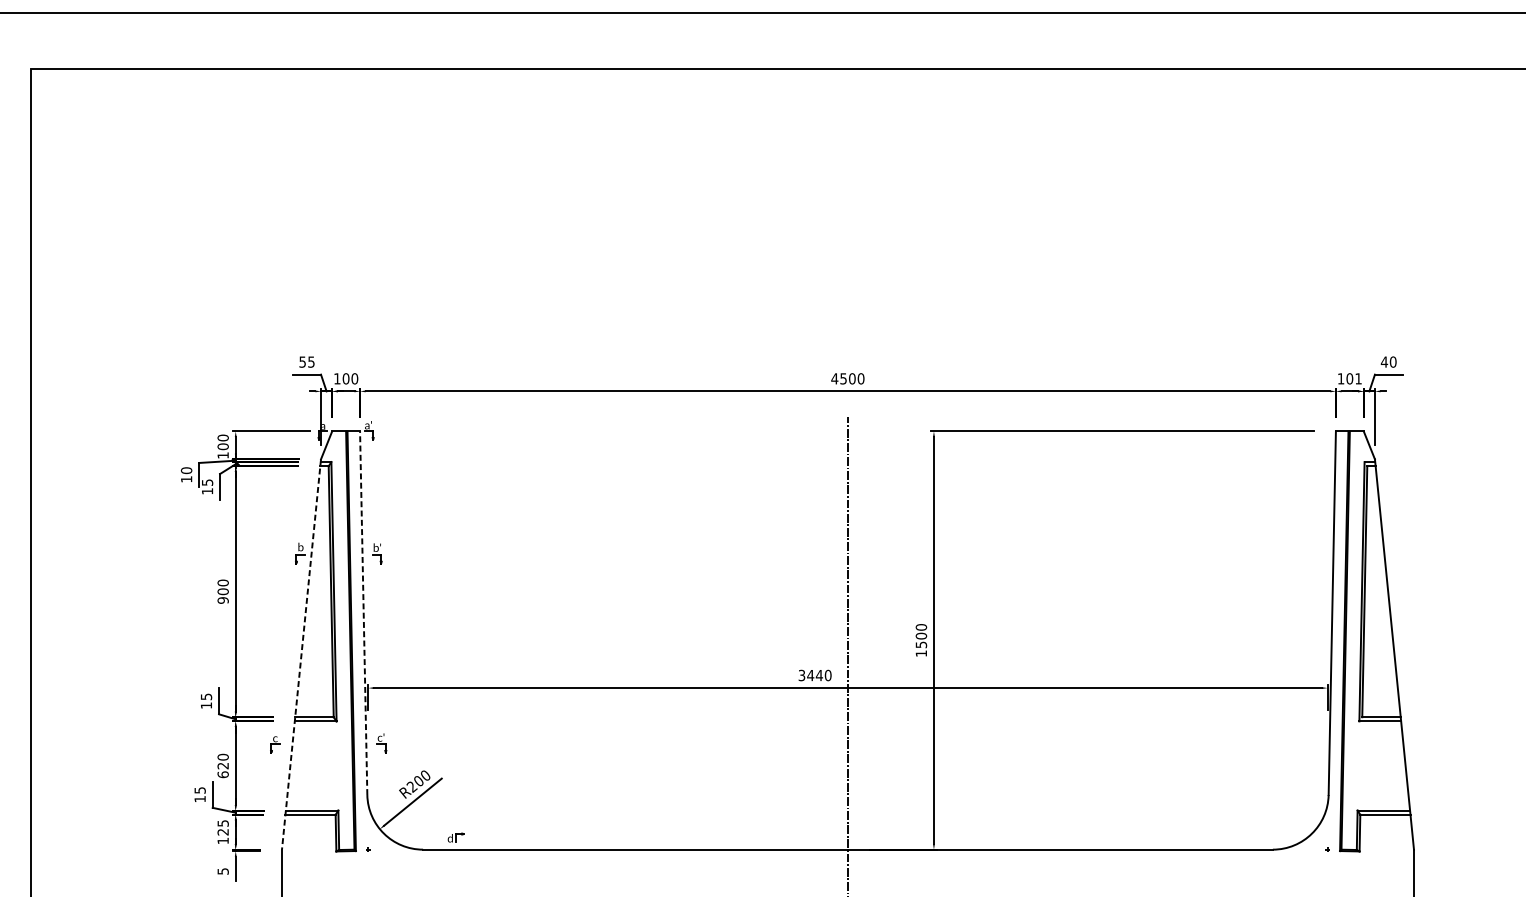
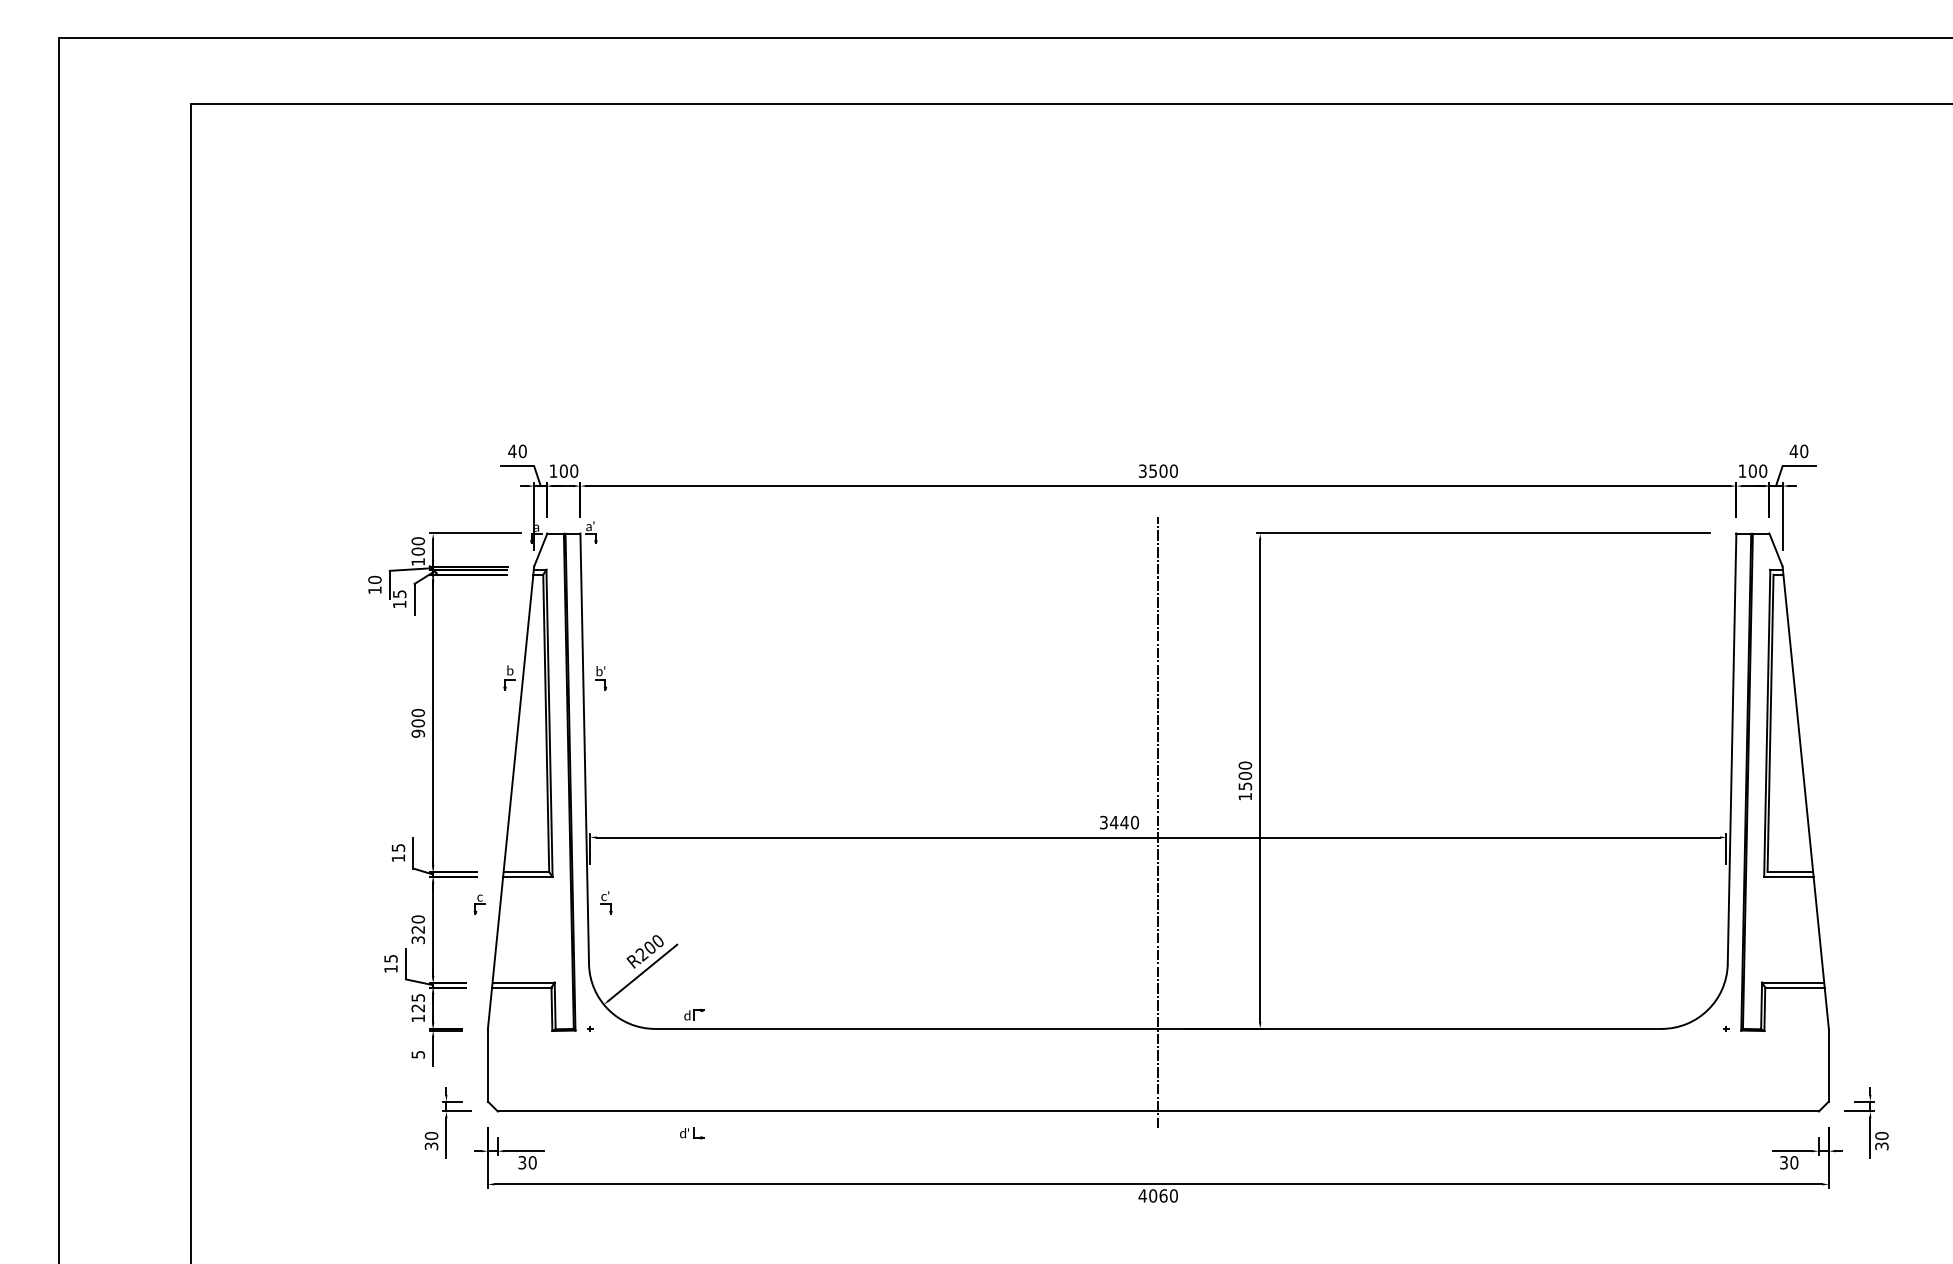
text: (306, 362) -> (517, 451), 55 -> 40
text: (834, 378) -> (1142, 470), 4500 -> 3500
text: (1358, 378) -> (1763, 470), 101 -> 100
line: (363, 612) -> (584, 748), dashed -> solid
line: (301, 655) -> (511, 798), dashed -> solid
text: (223, 775) -> (418, 940), 620 -> 320

